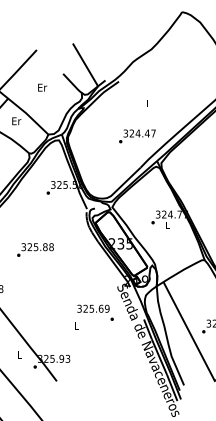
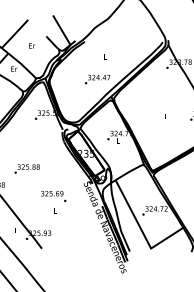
text: (34, 249) -> (26, 168), moved
text: (95, 312) -> (53, 196), moved

